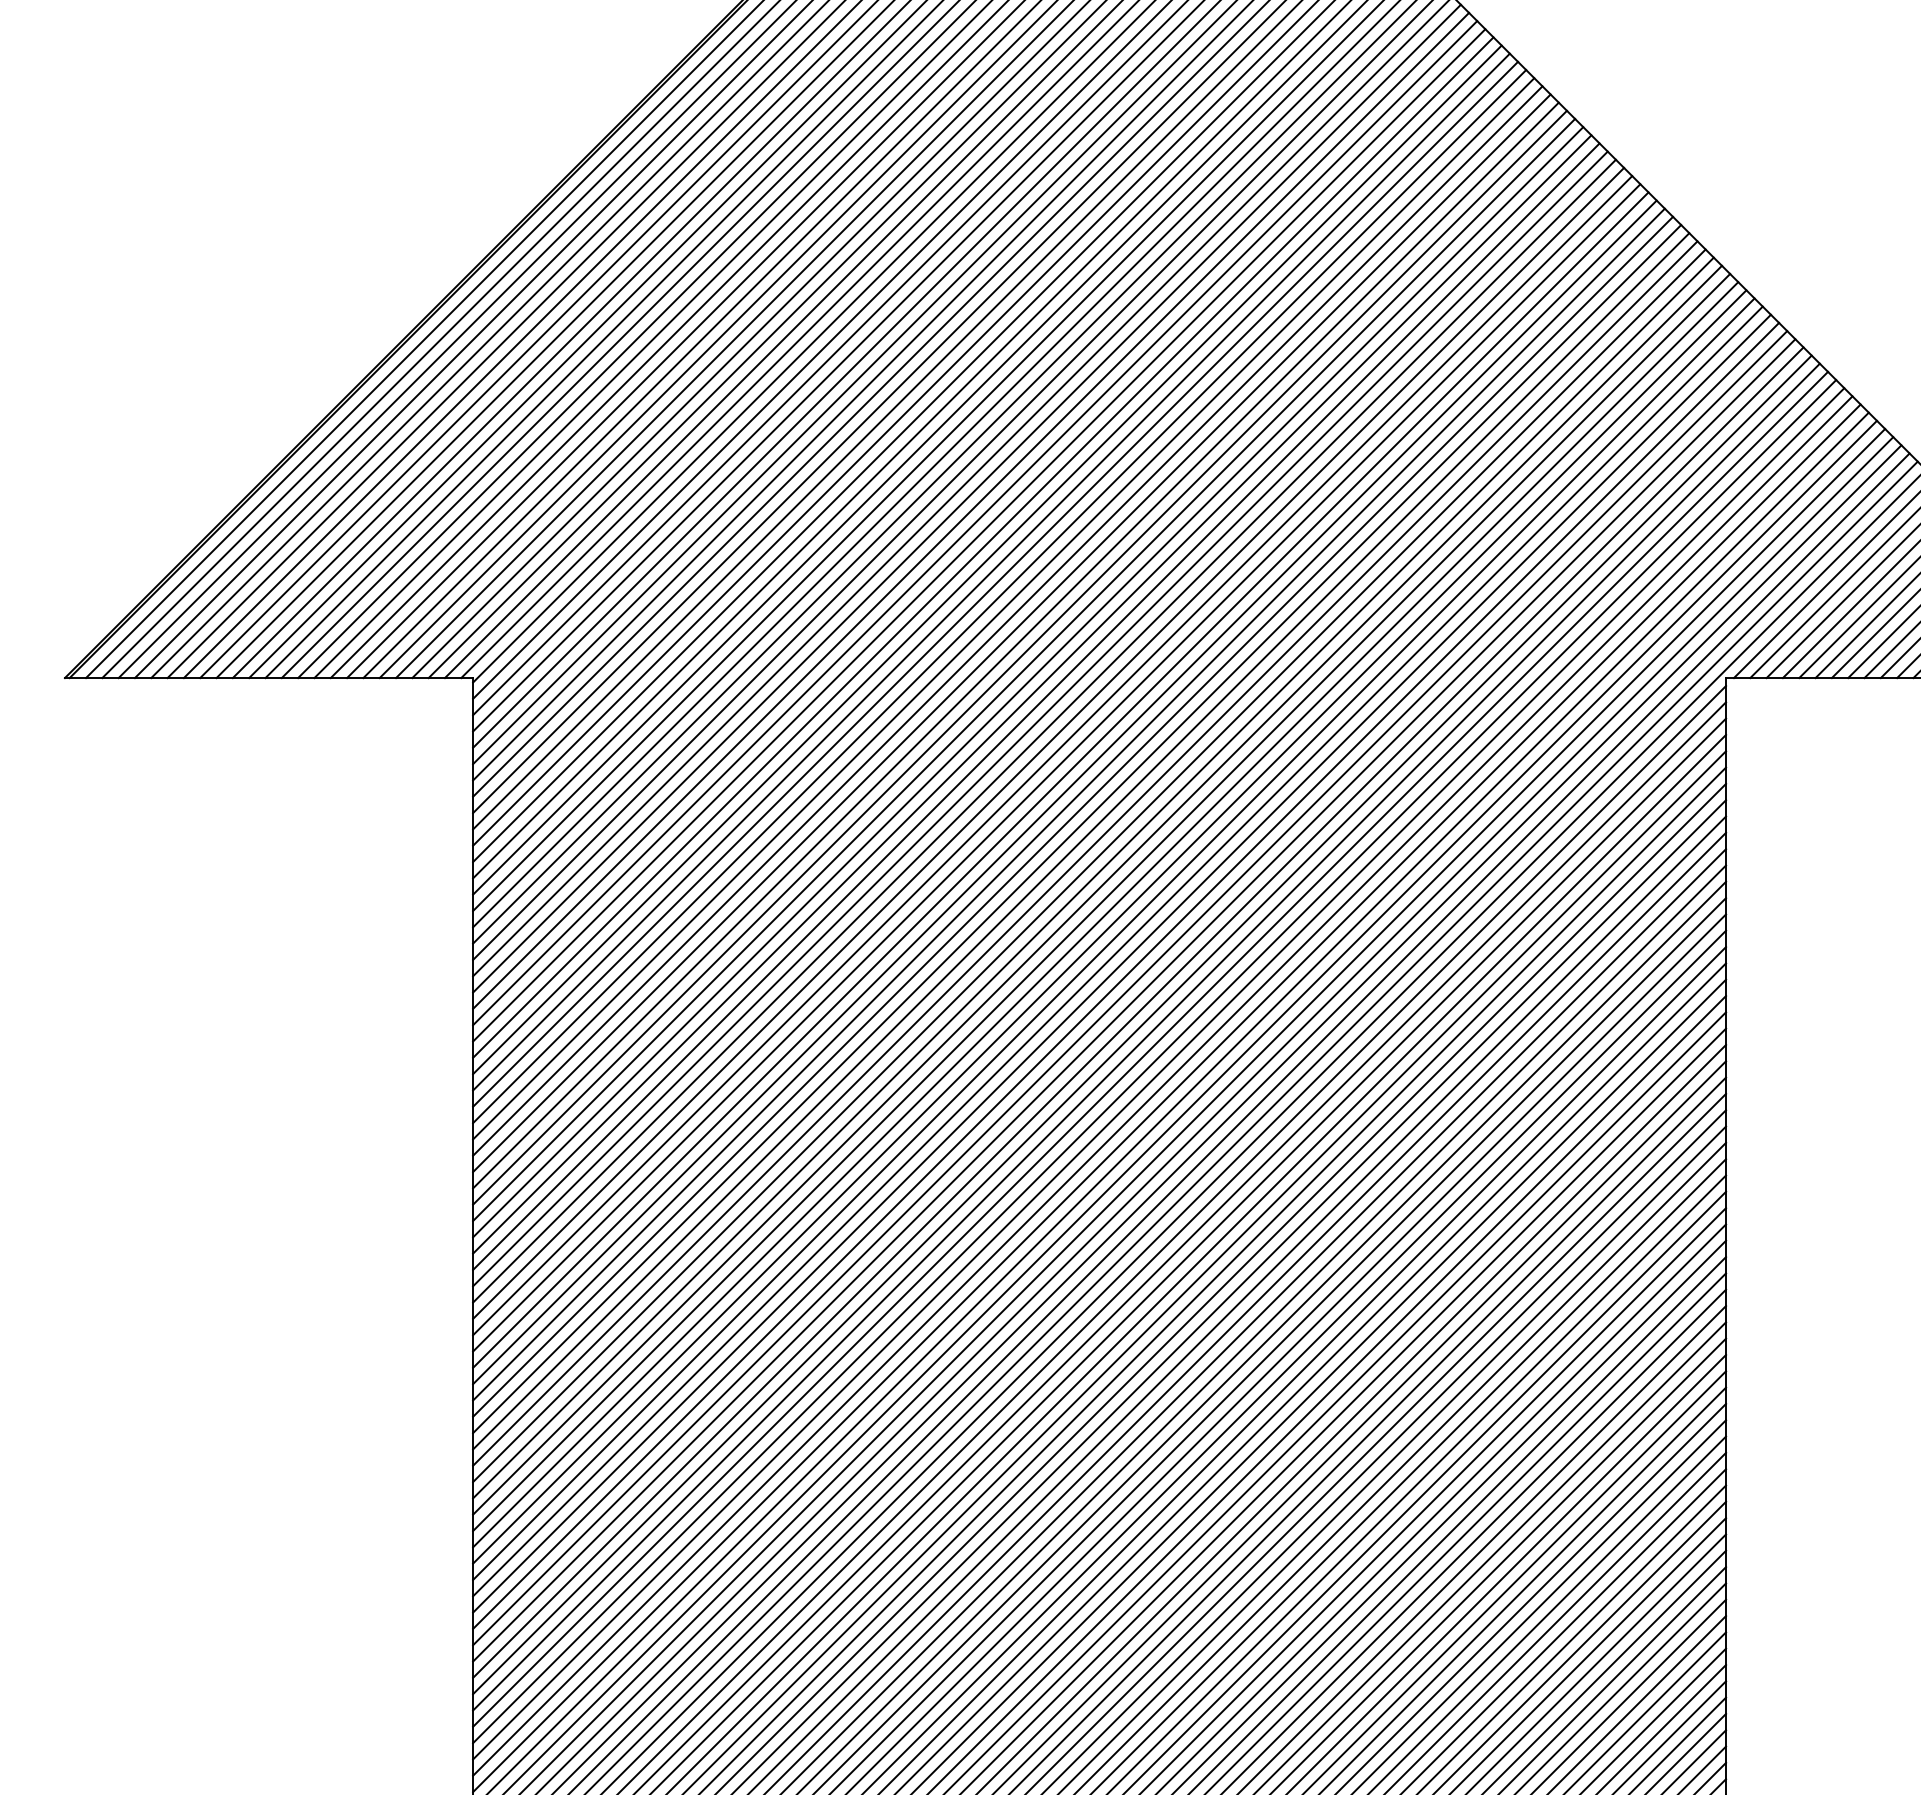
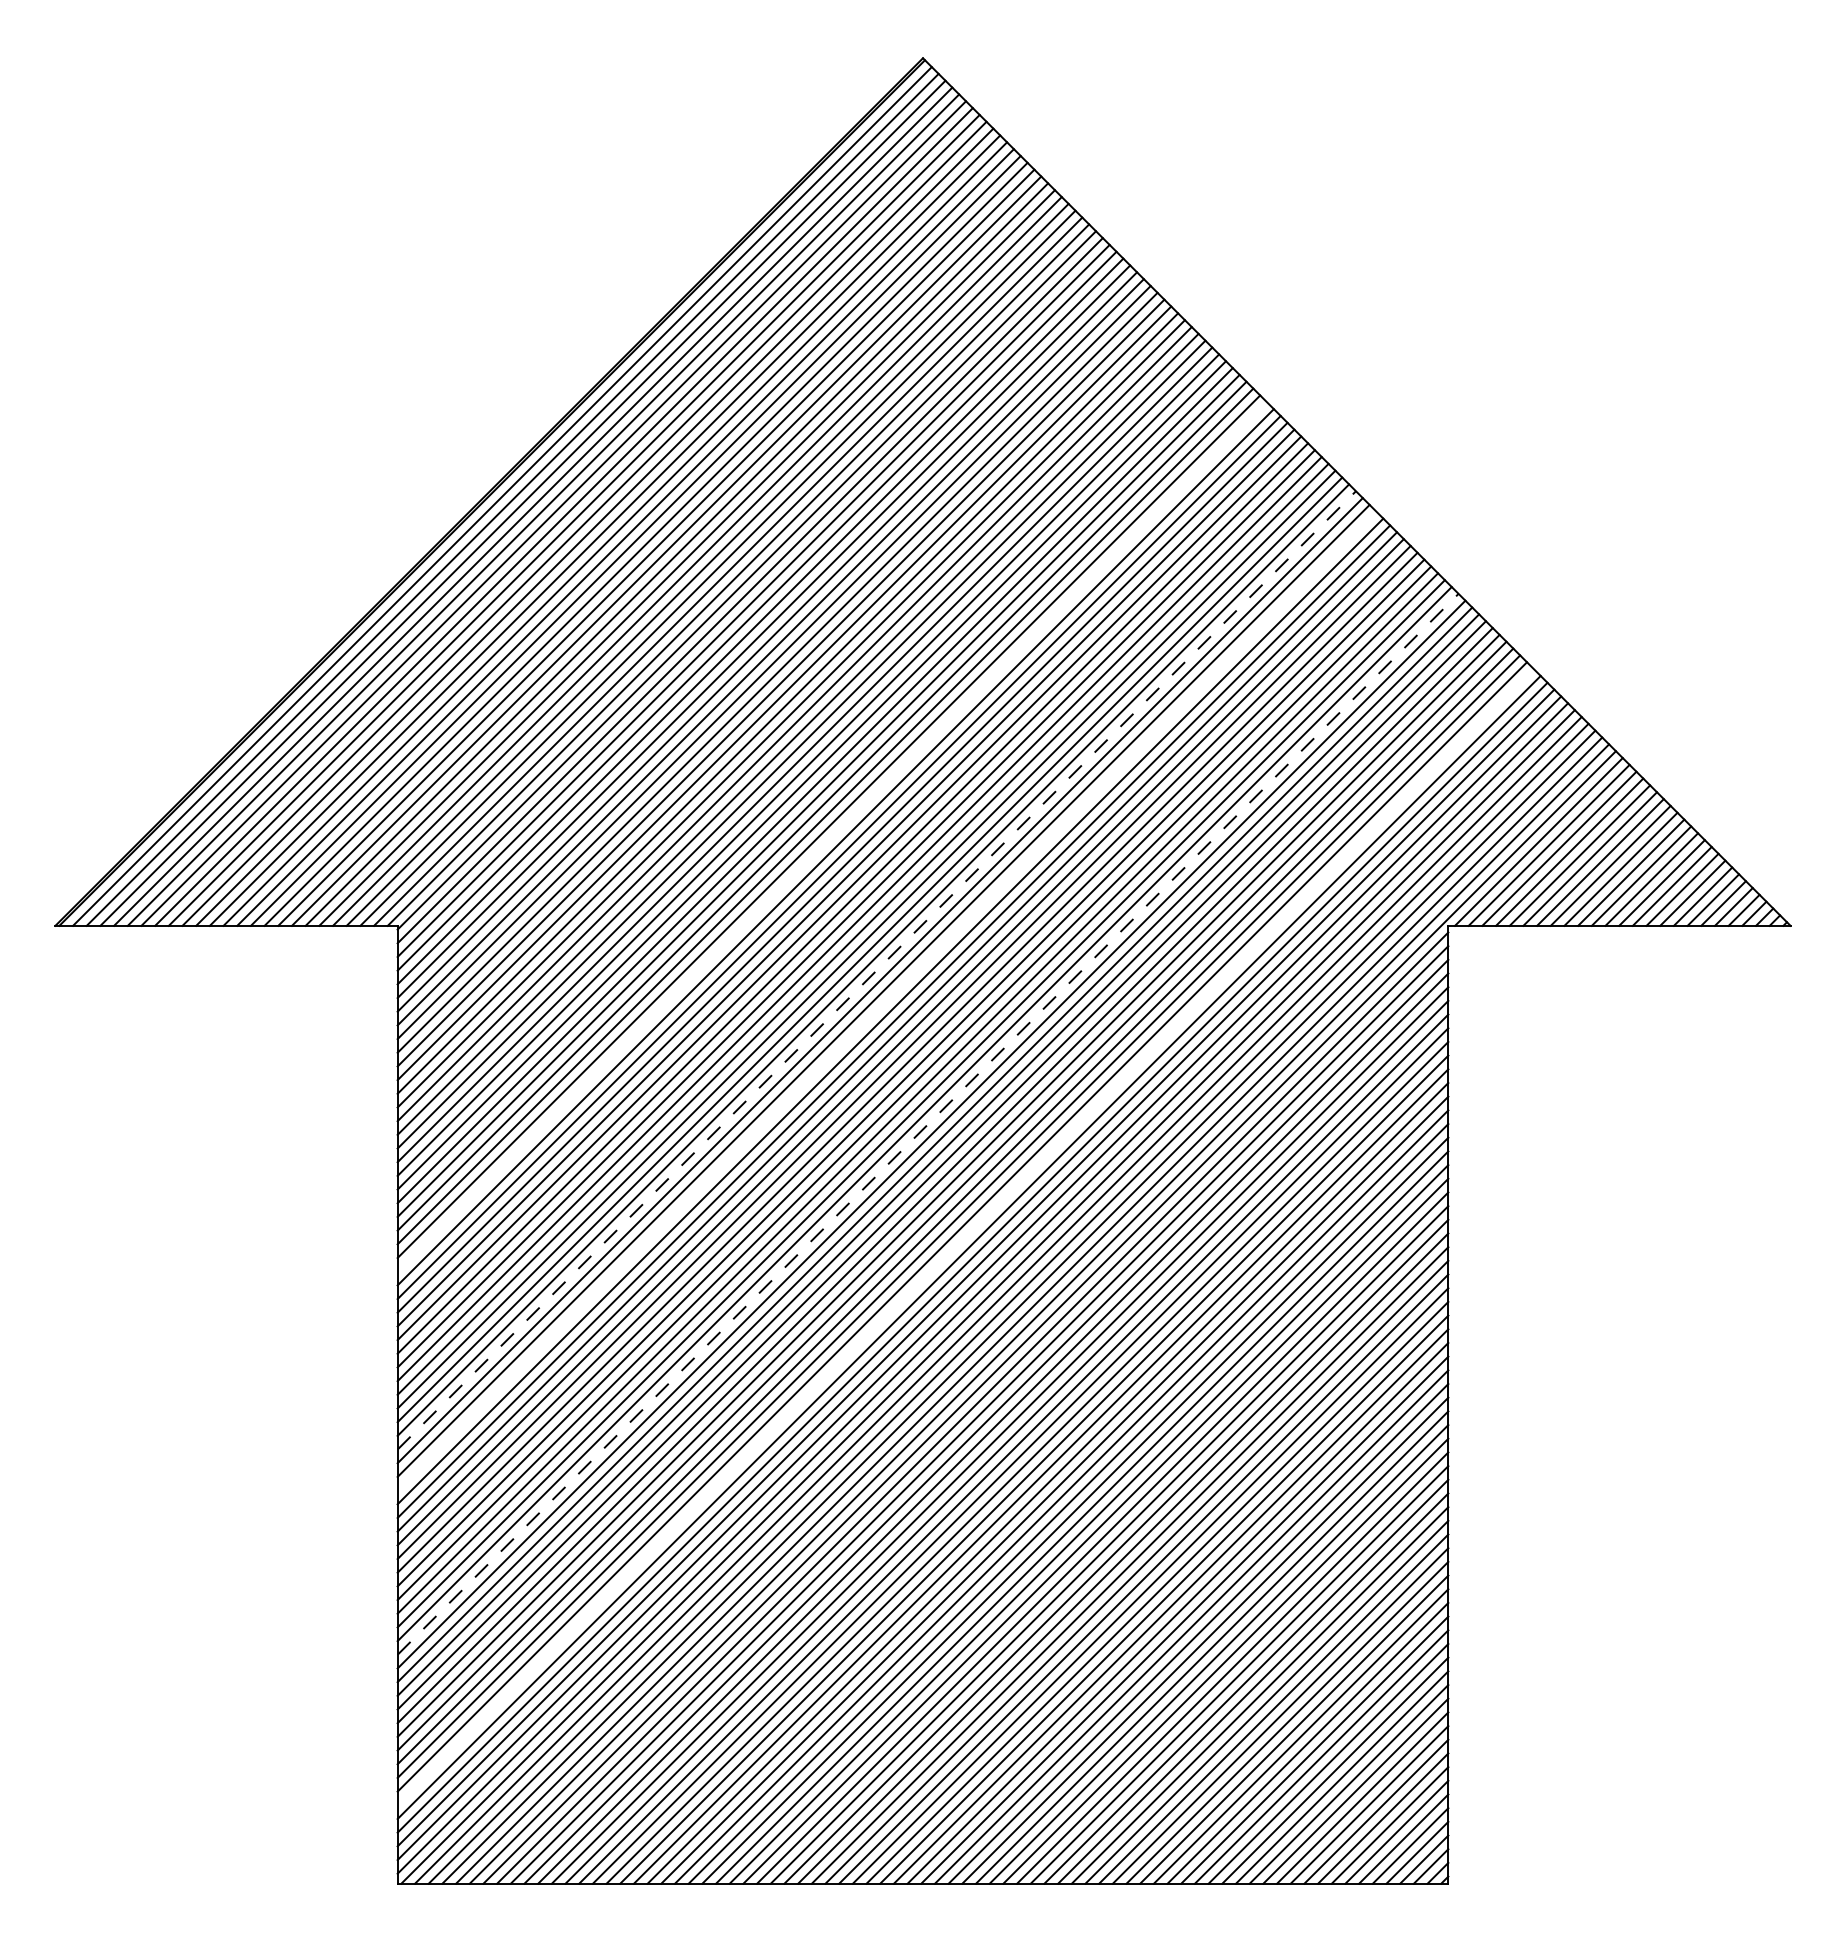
line: (991, 571) -> (832, 836), removed
line: (1044, 731) -> (876, 970), solid -> dashed
line: (1056, 767) -> (886, 1000), removed
line: (1106, 913) -> (928, 1123), solid -> dashed
line: (1150, 1049) -> (965, 1237), removed

